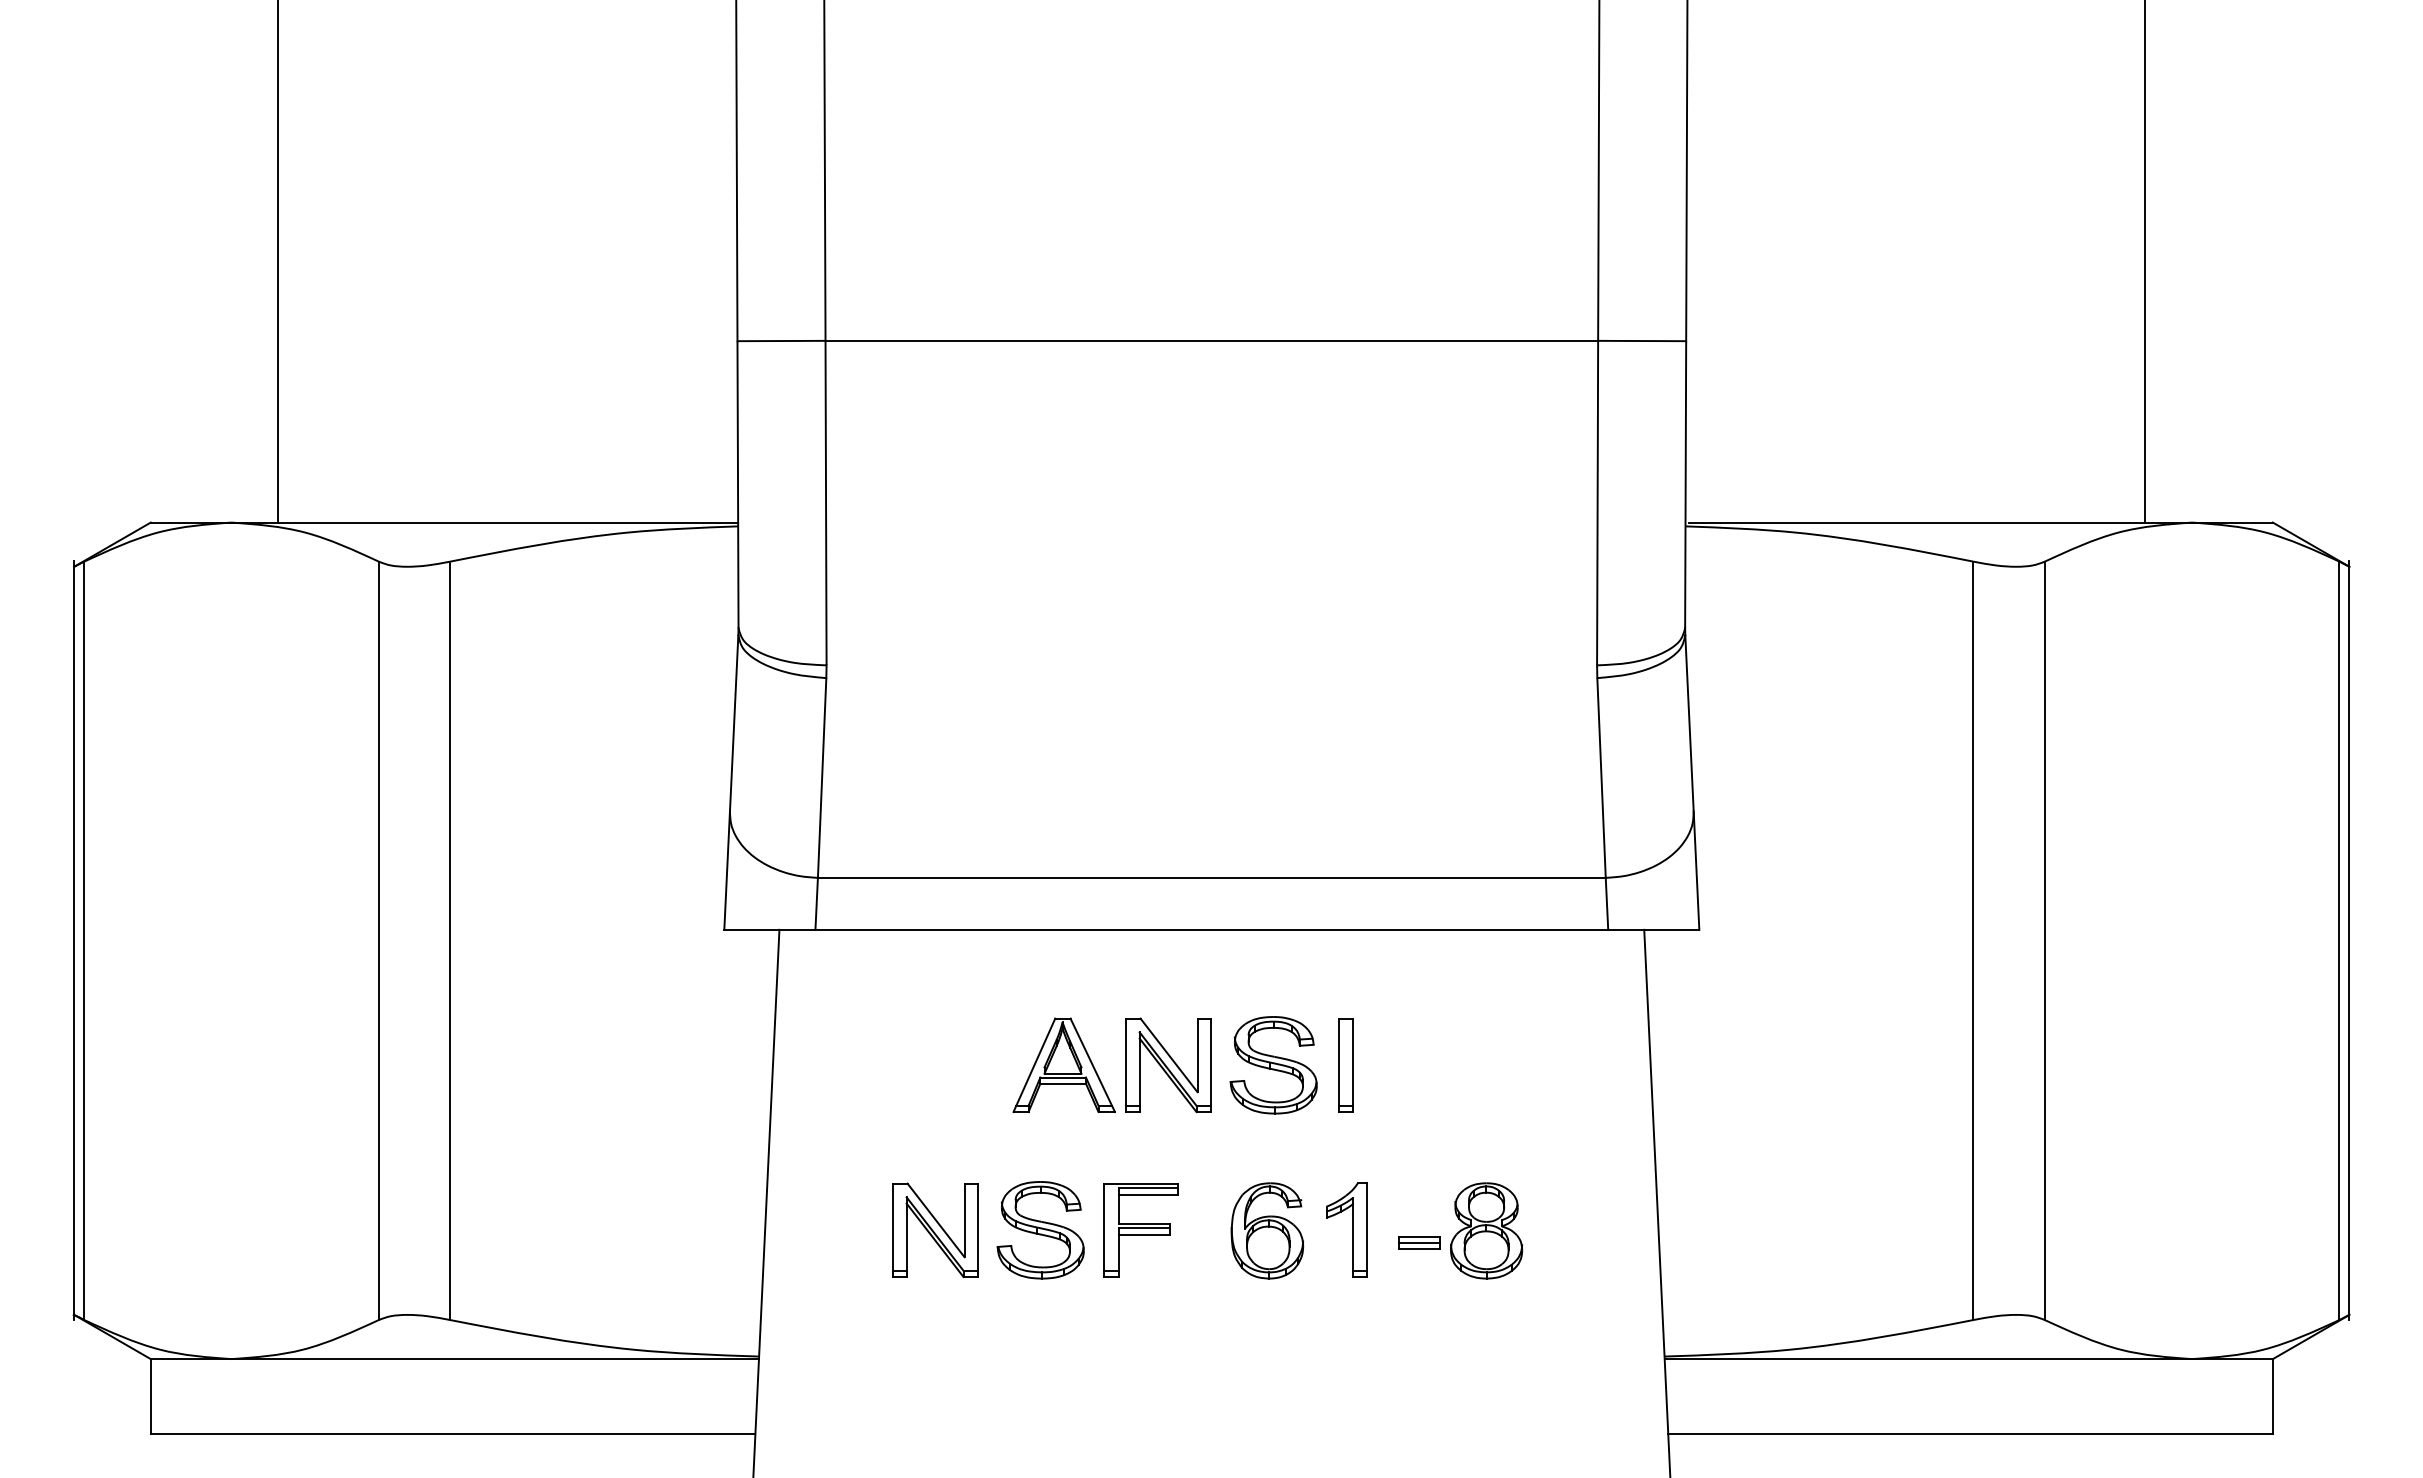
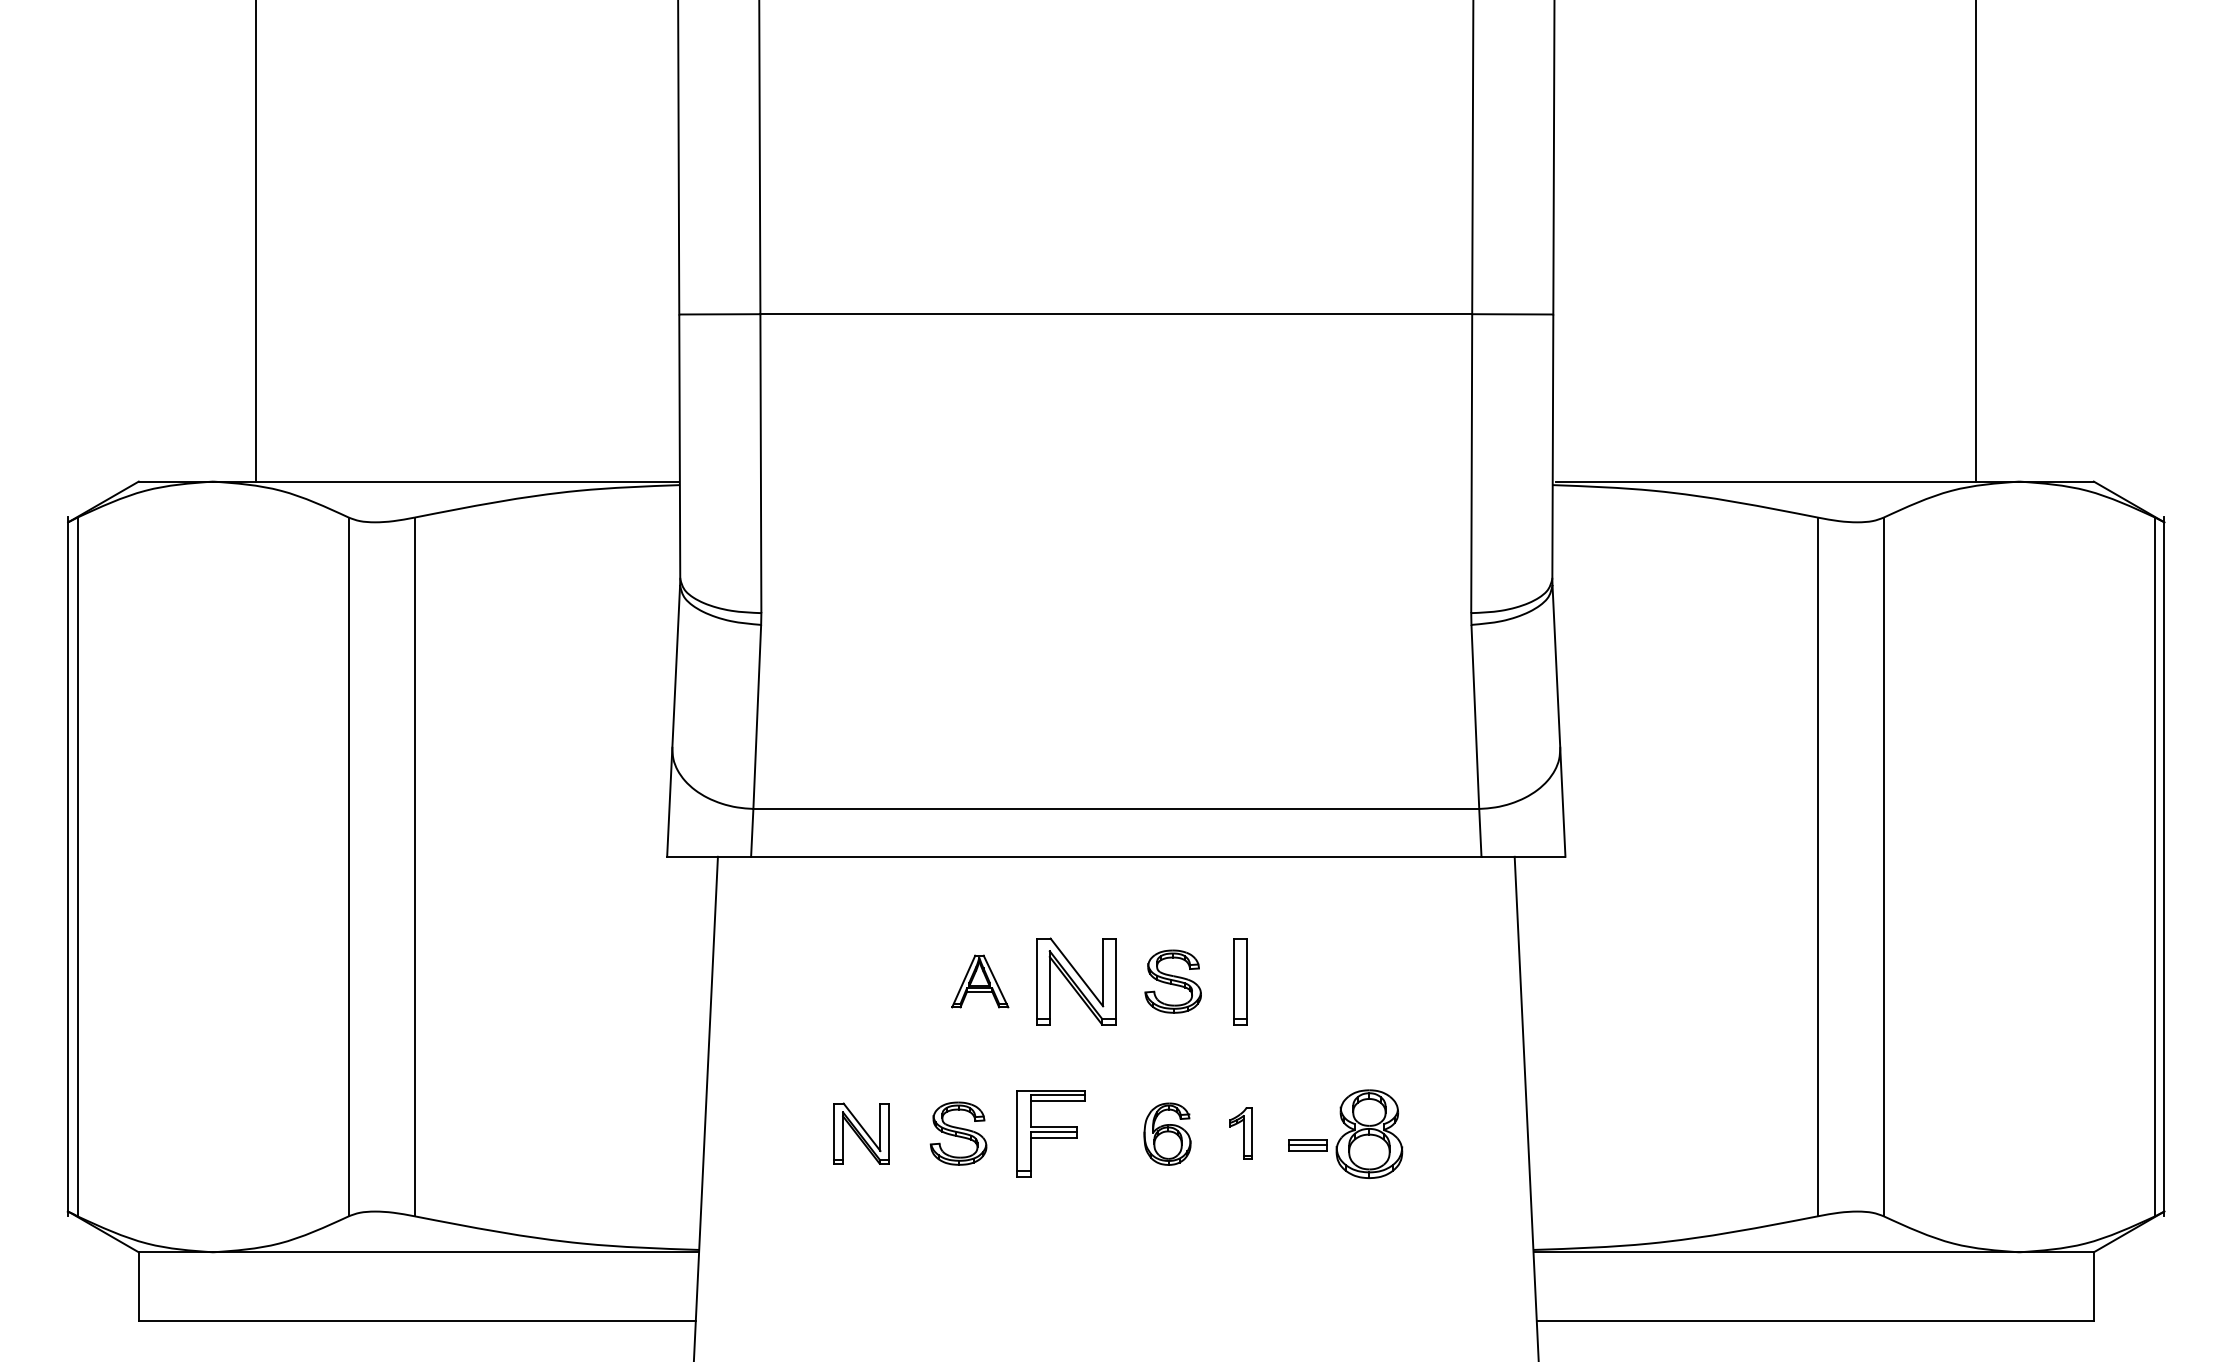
part: (1063, 1064) -> (979, 980), size x0.6
part: (1273, 1065) -> (1173, 981), size x0.7
part: (1346, 1229) -> (1240, 1132), size x0.6
part: (935, 1230) -> (861, 1133), size x0.7
part: (1040, 1230) -> (958, 1133), size x0.7
part: (1267, 1230) -> (1167, 1133), size x0.7

